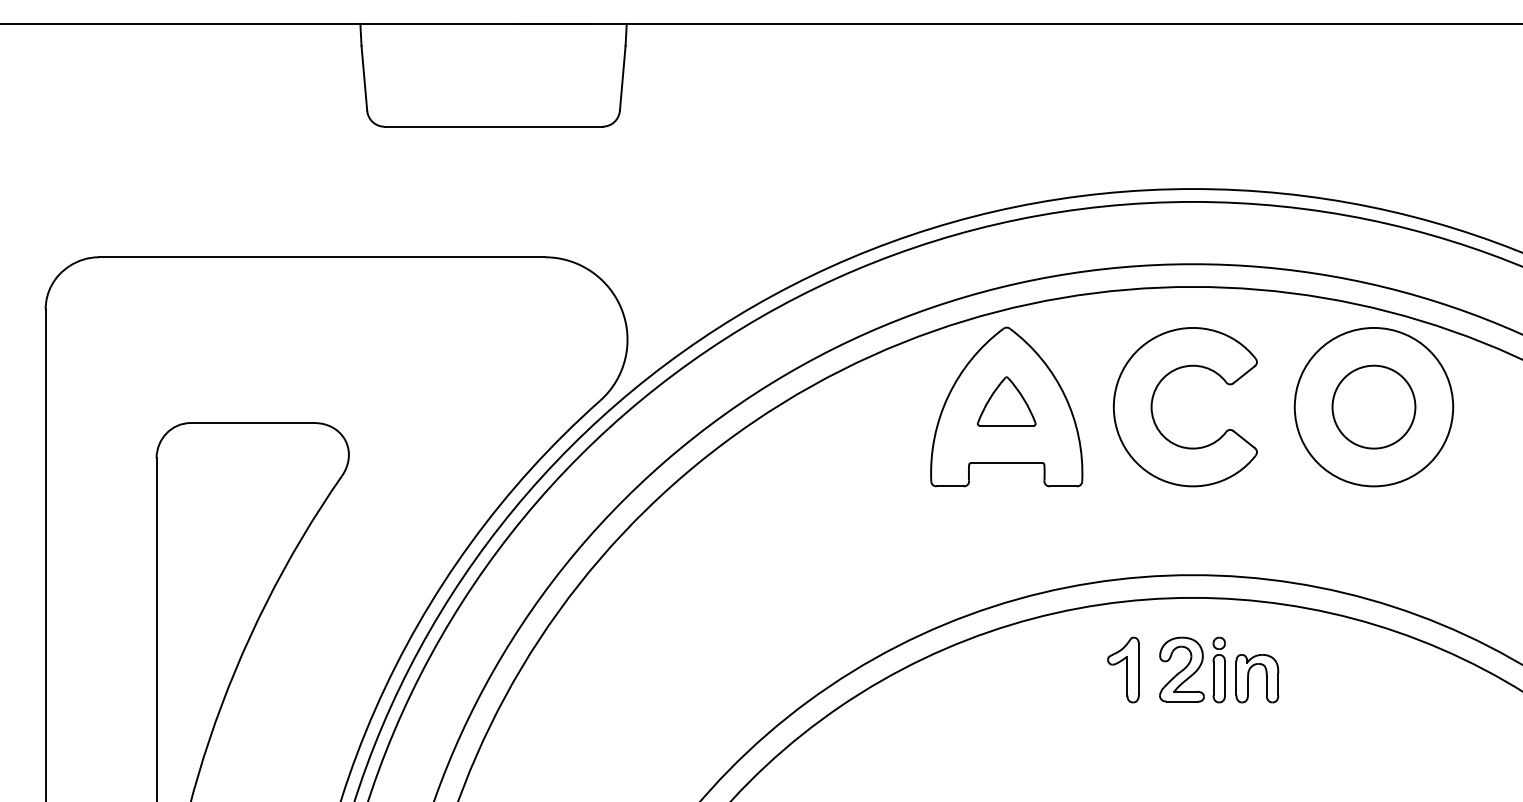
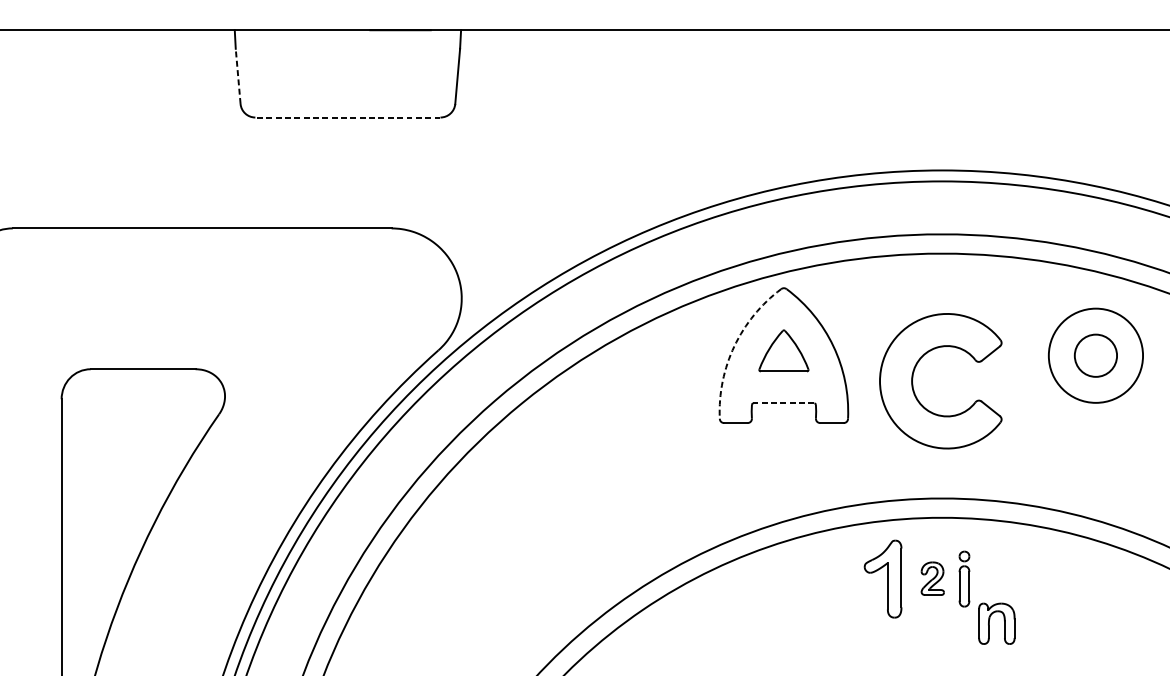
line: (364, 78) -> (238, 76), solid -> dashed
line: (493, 126) -> (347, 117), solid -> dashed
arc: (948, 396) -> (734, 346), solid -> dashed
circle: (1373, 406) -> (1095, 355), size x0.6
circle: (1373, 406) -> (1095, 355), size x0.7
part: (1153, 413) -> (913, 386), moved
line: (1006, 463) -> (783, 403), solid -> dashed
part: (1123, 669) -> (883, 578), size x1.4
part: (1181, 669) -> (932, 578), size x0.6
part: (1265, 675) -> (1003, 621), moved

